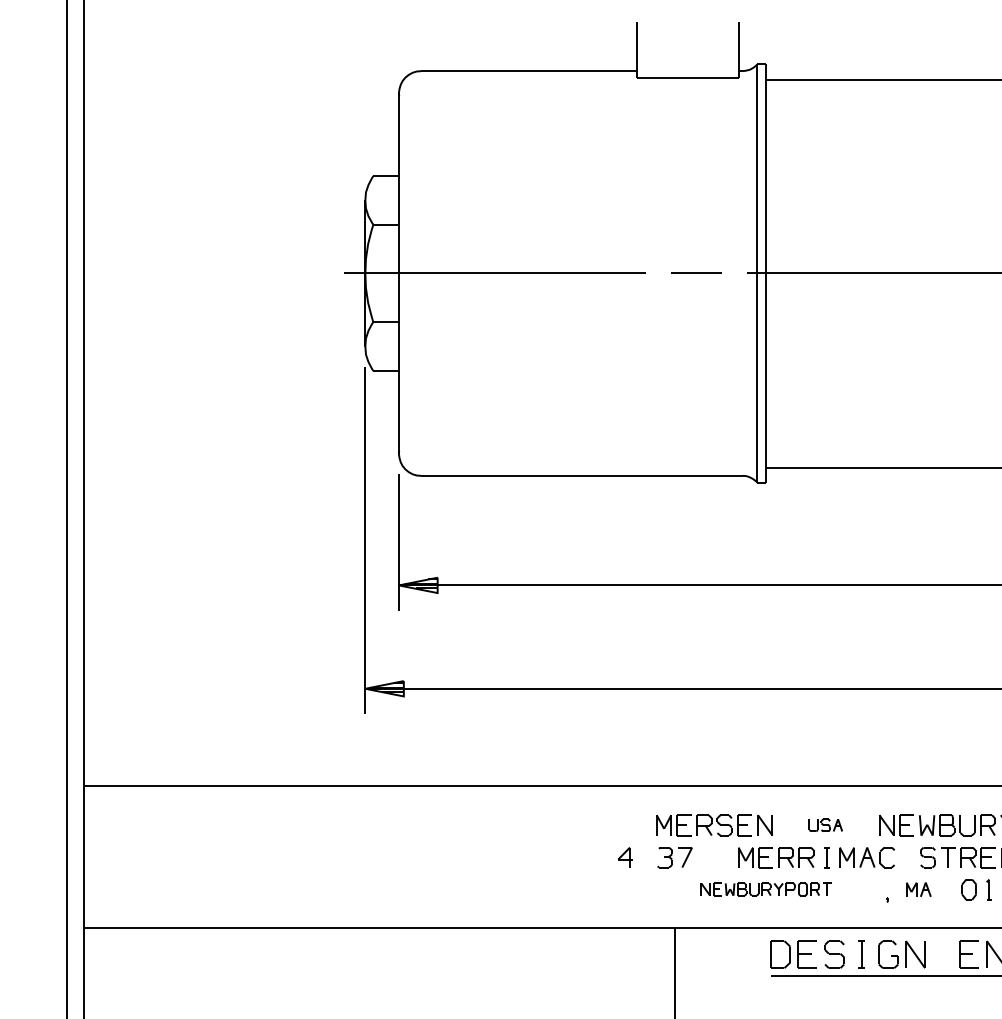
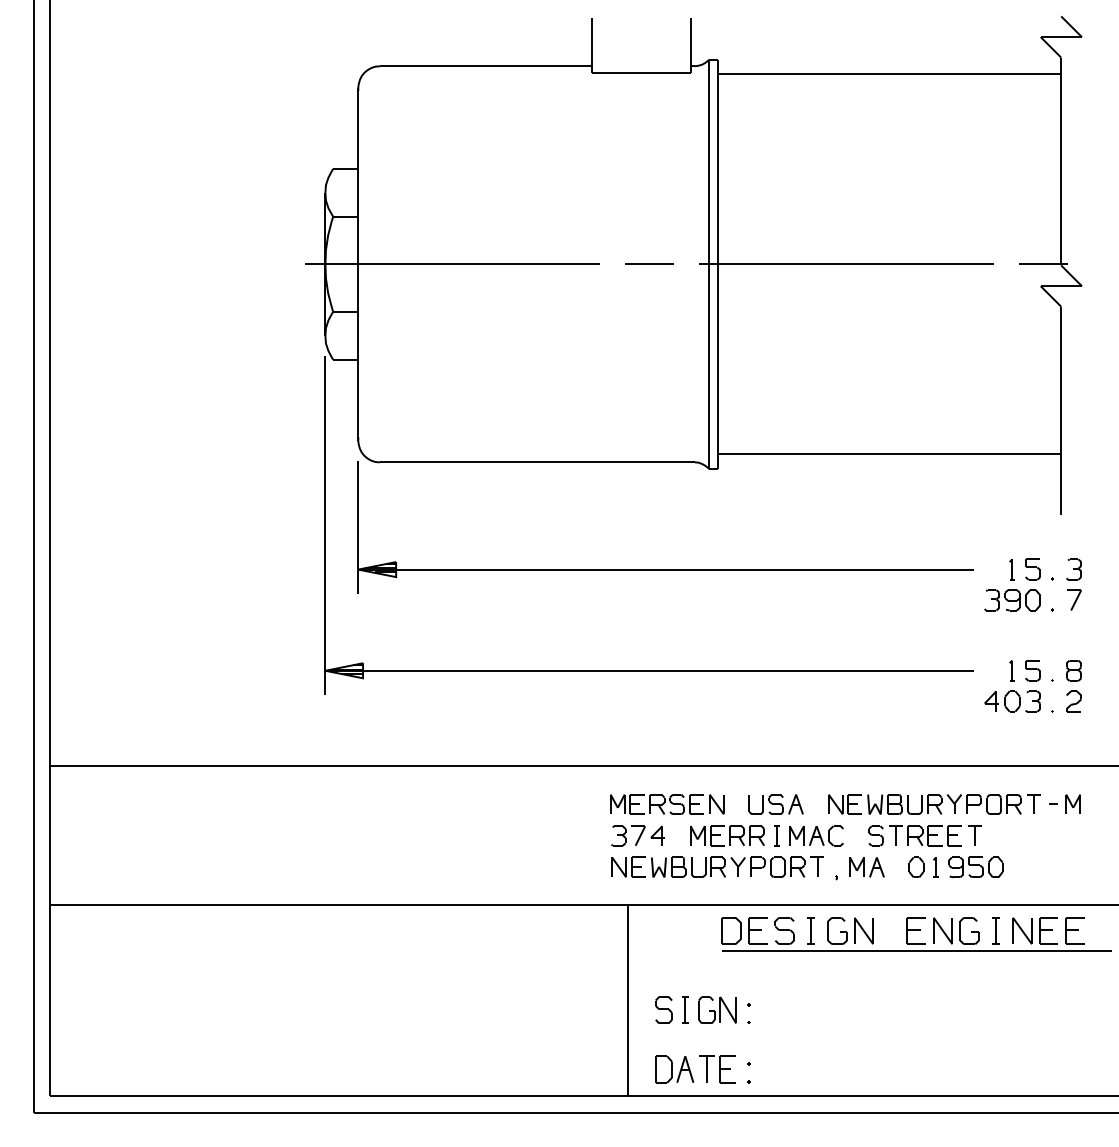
part: (825, 825) -> (775, 804), size x1.67
part: (624, 857) -> (657, 835), moved
part: (765, 888) -> (717, 866), size x1.67
part: (918, 889) -> (866, 867), size x1.43

